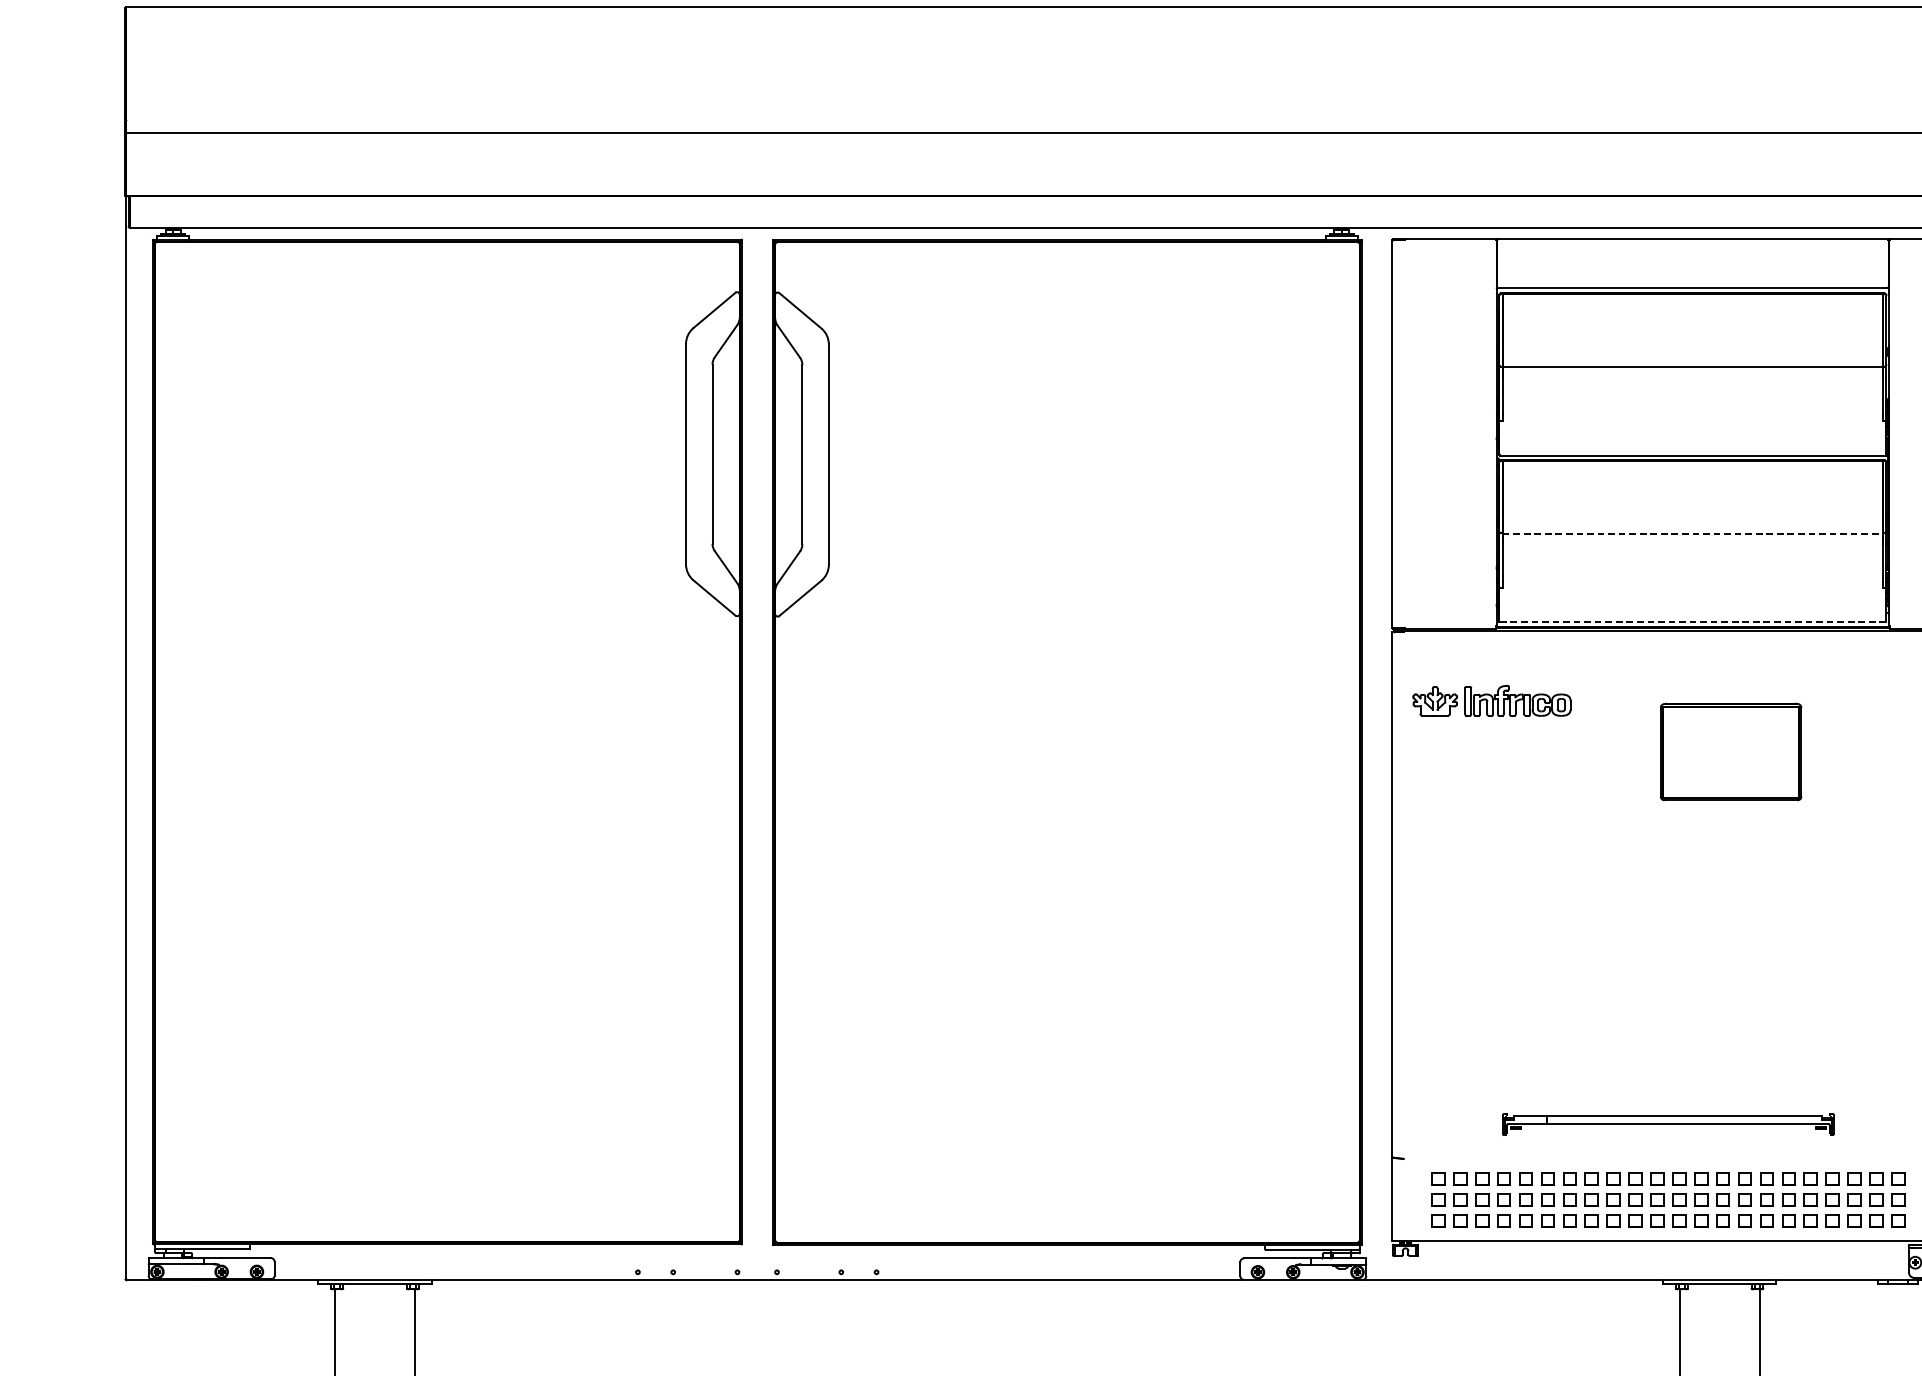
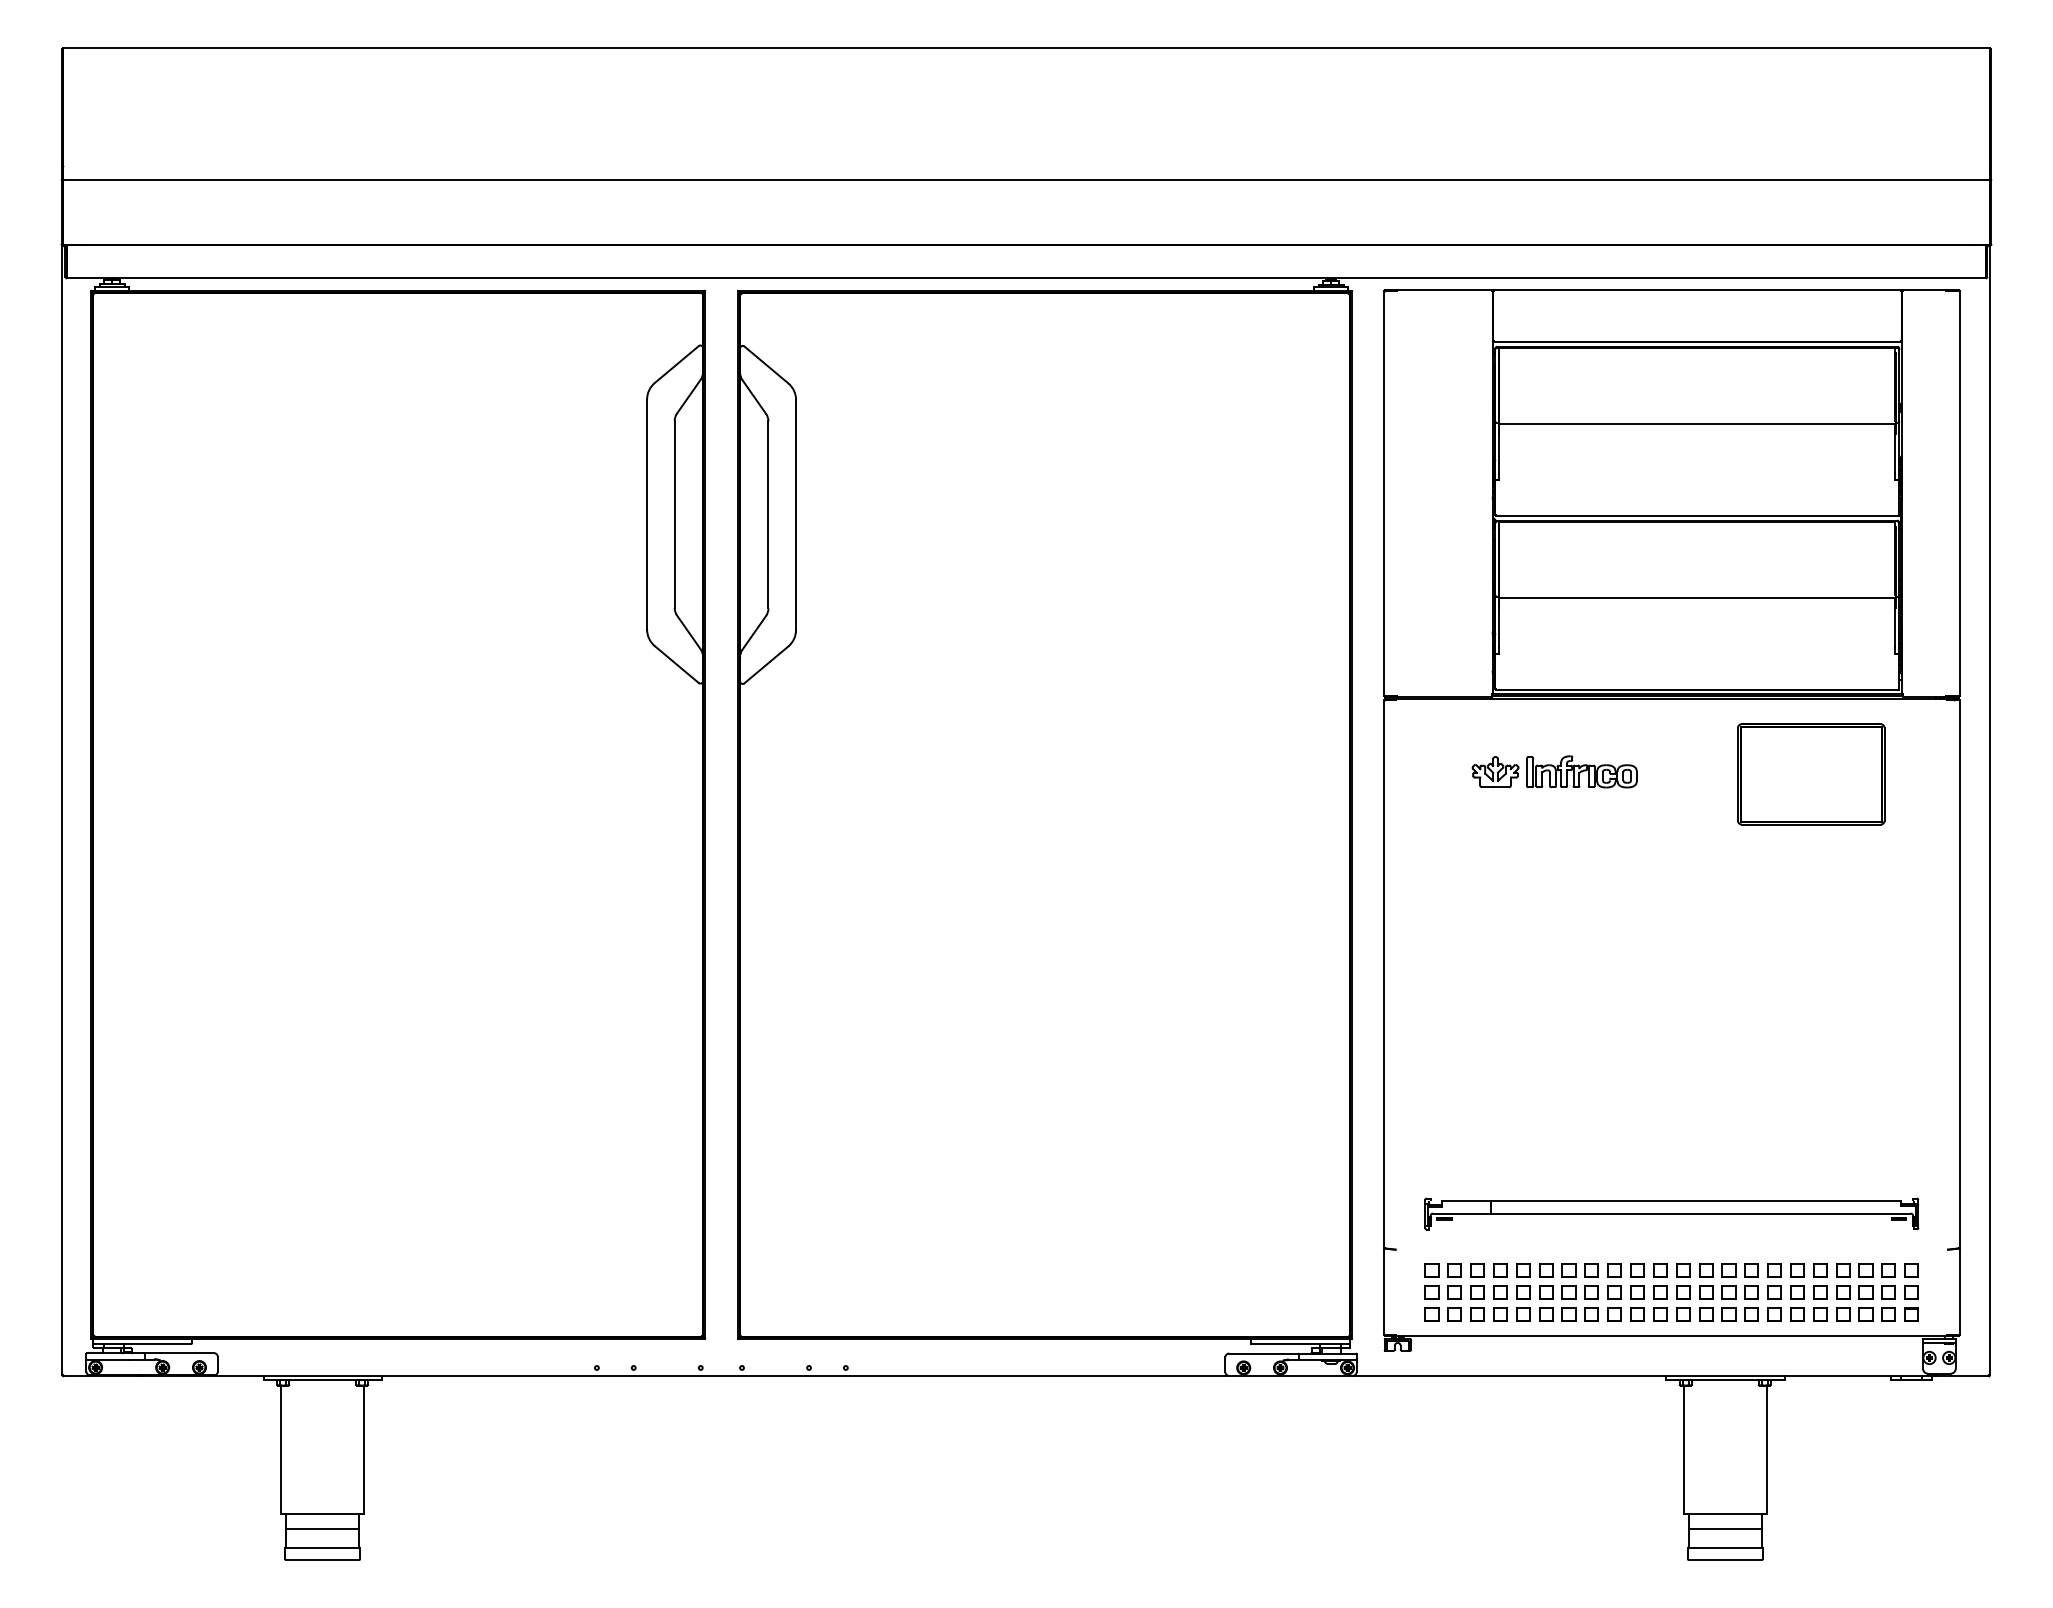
line: (1692, 533) -> (1697, 597), dashed -> solid
line: (1692, 621) -> (1697, 689), dashed -> solid
part: (1491, 700) -> (1554, 771), moved
part: (1731, 751) -> (1811, 773), moved
part: (1668, 1124) -> (1671, 1213), size x1.43

